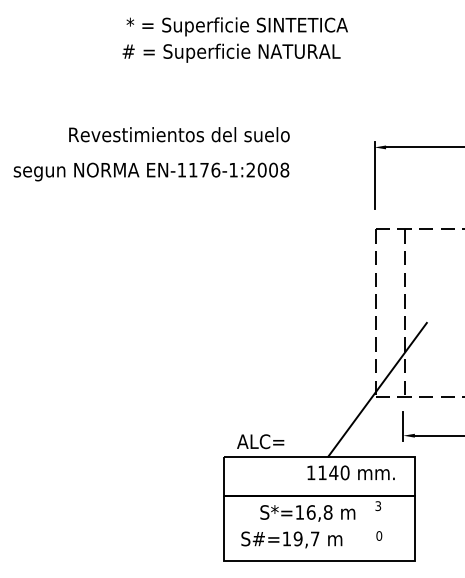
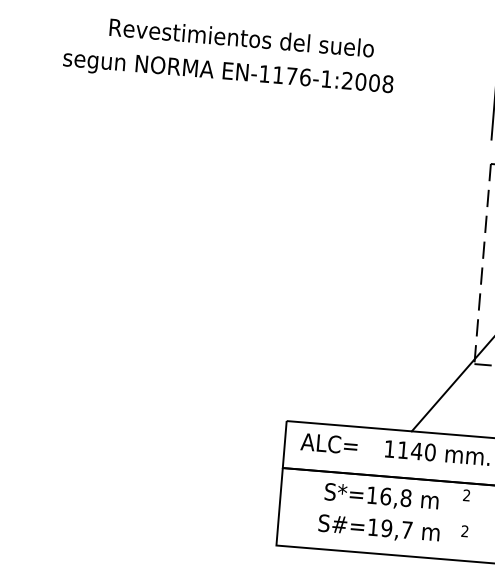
text: (179, 134) -> (242, 37), moved
text: (260, 441) -> (329, 443), moved
text: (378, 506) -> (467, 495), 3 -> 2
text: (379, 535) -> (465, 530), 0 -> 2
text: (291, 539) -> (378, 528), moved

